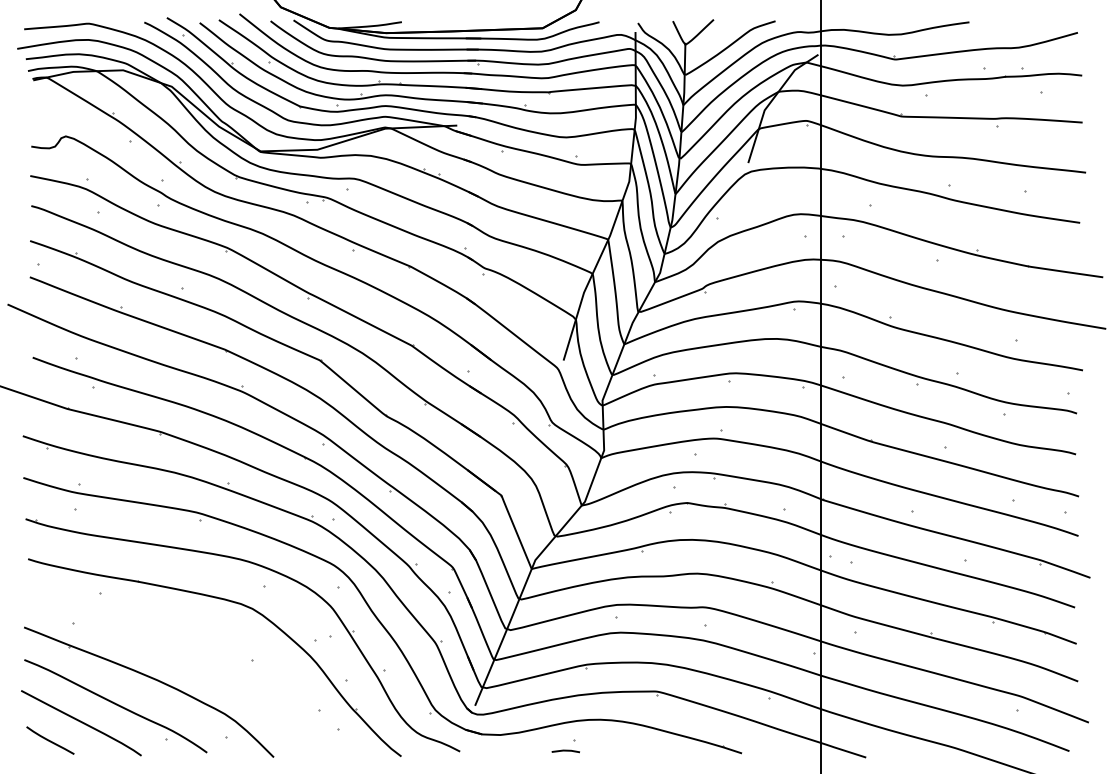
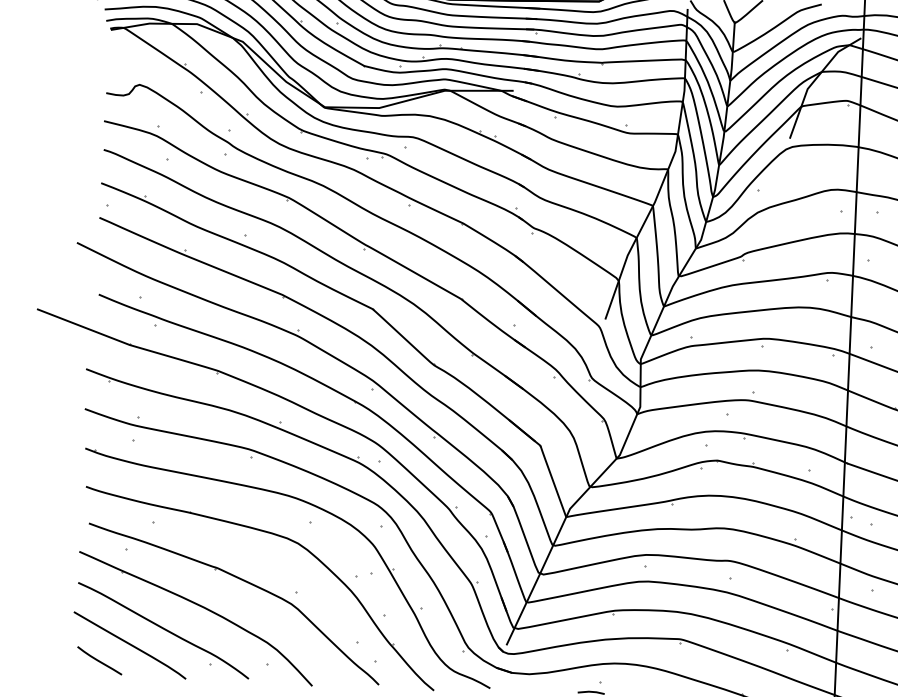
part: (195, 650) -> (241, 580), added

